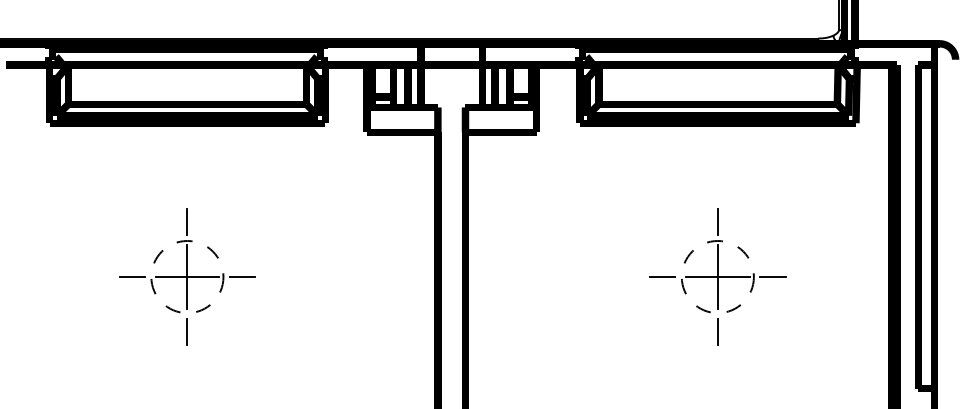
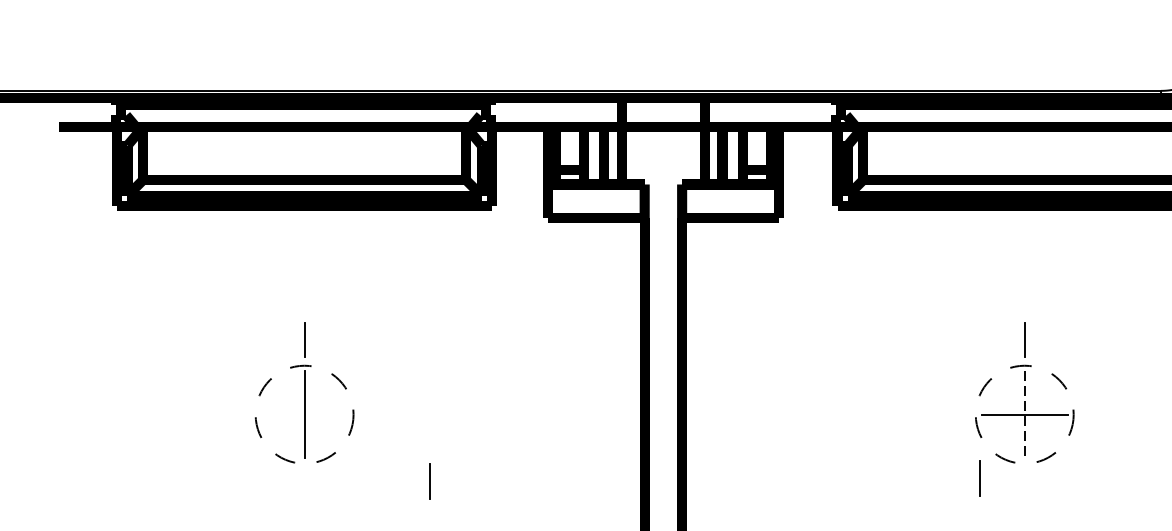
line: (131, 277) -> (228, 415), removed
line: (187, 277) -> (304, 415), removed
line: (242, 277) -> (379, 415), removed
line: (662, 277) -> (949, 415), removed
line: (717, 277) -> (1024, 415), solid -> dashed
line: (772, 277) -> (1098, 415), removed
line: (186, 331) -> (428, 480), moved
line: (717, 331) -> (979, 477), moved

